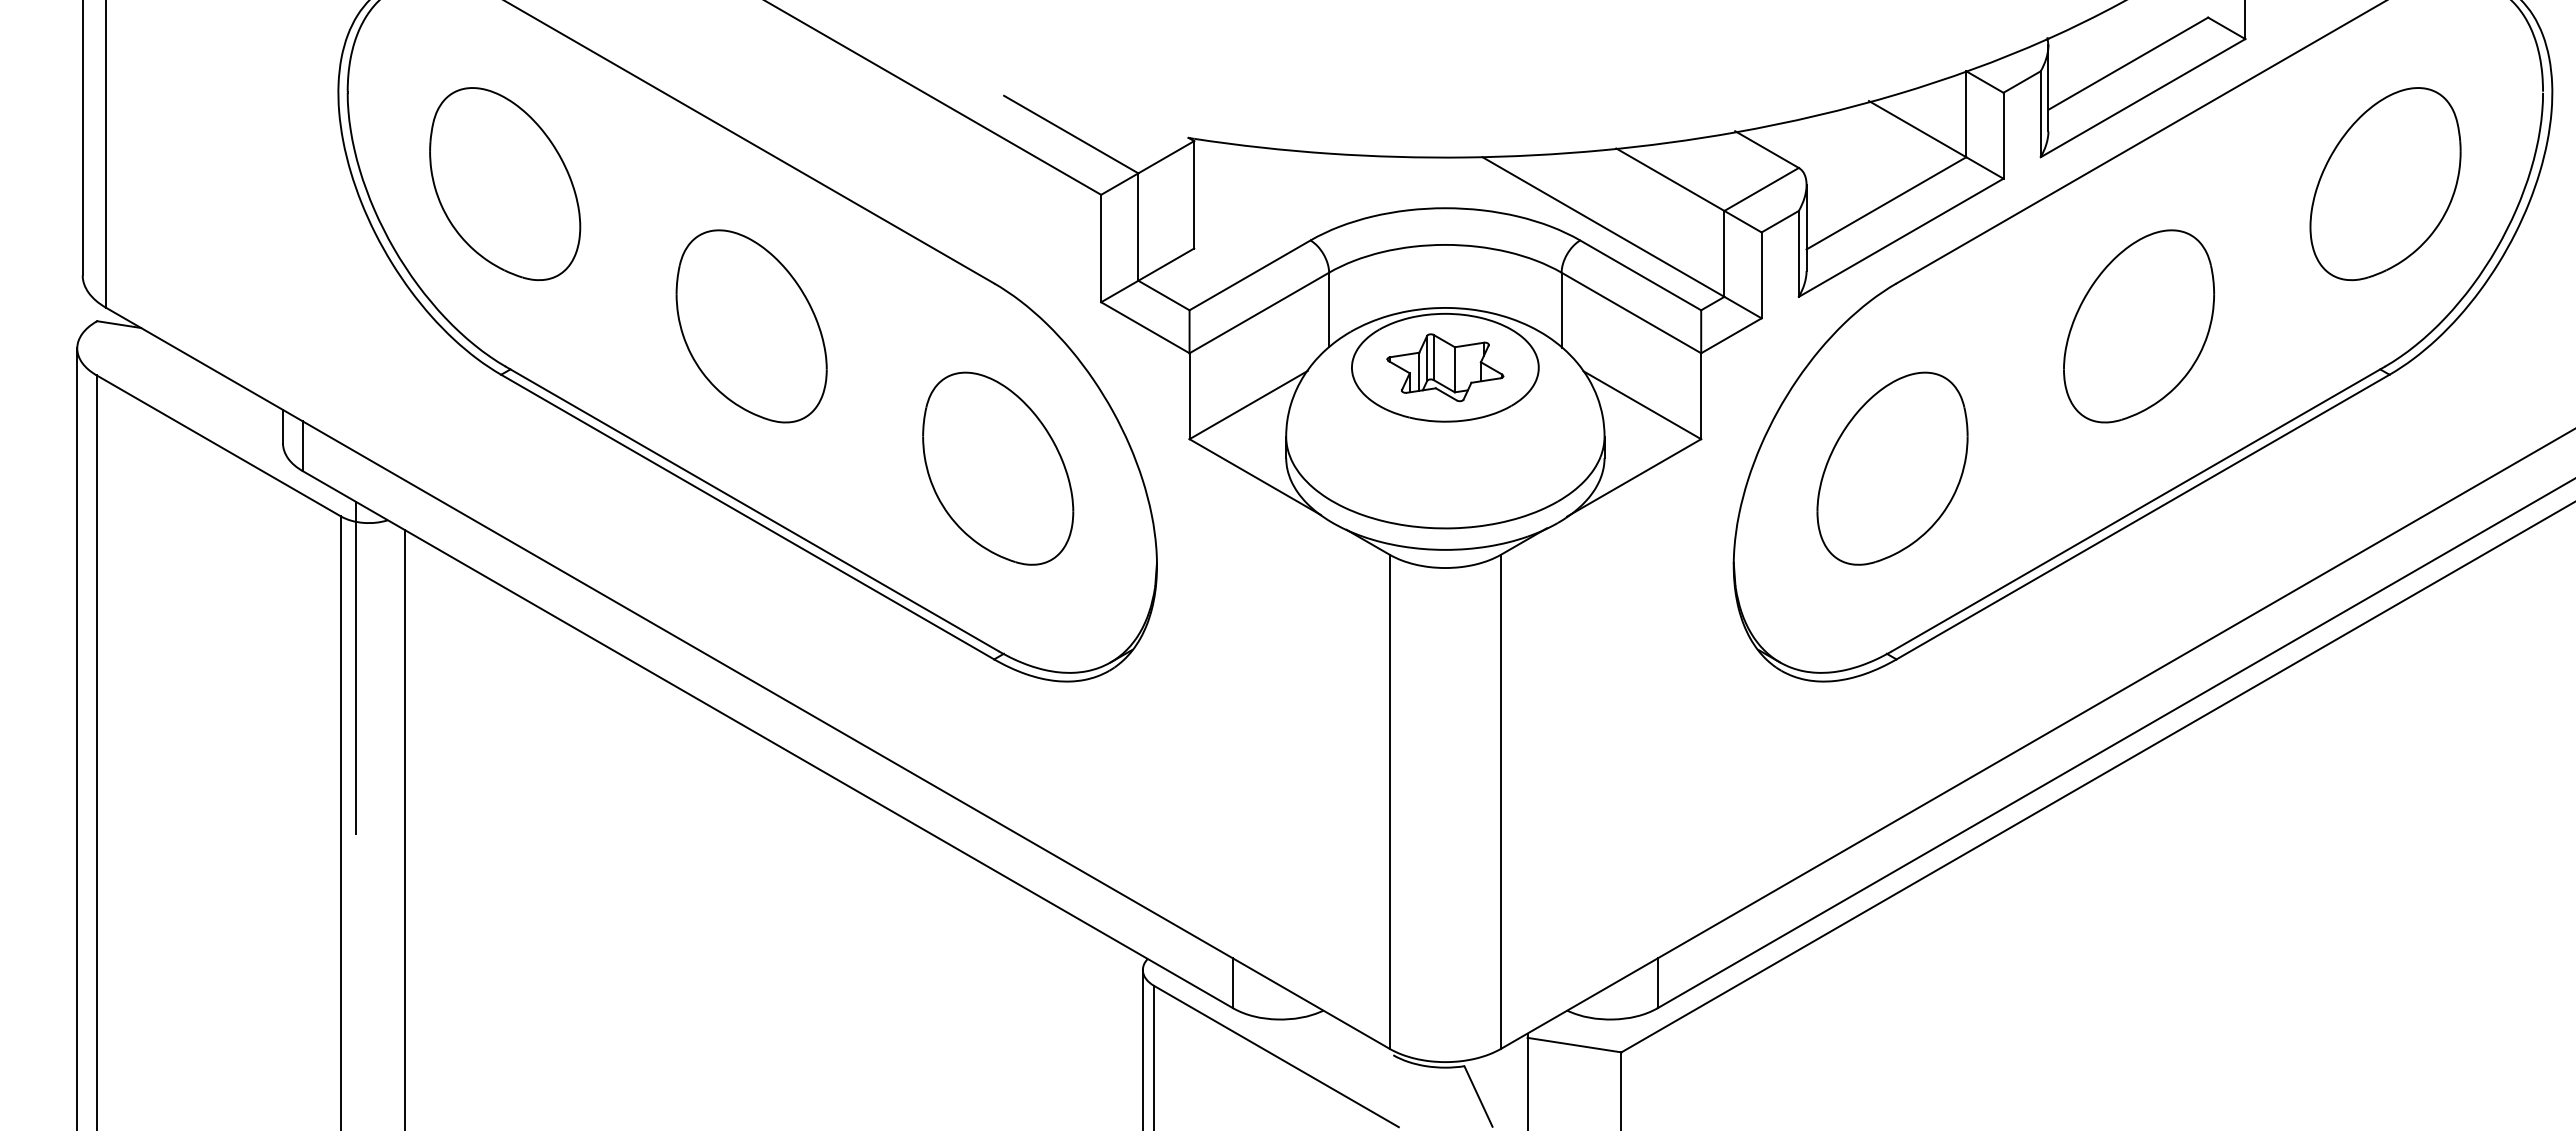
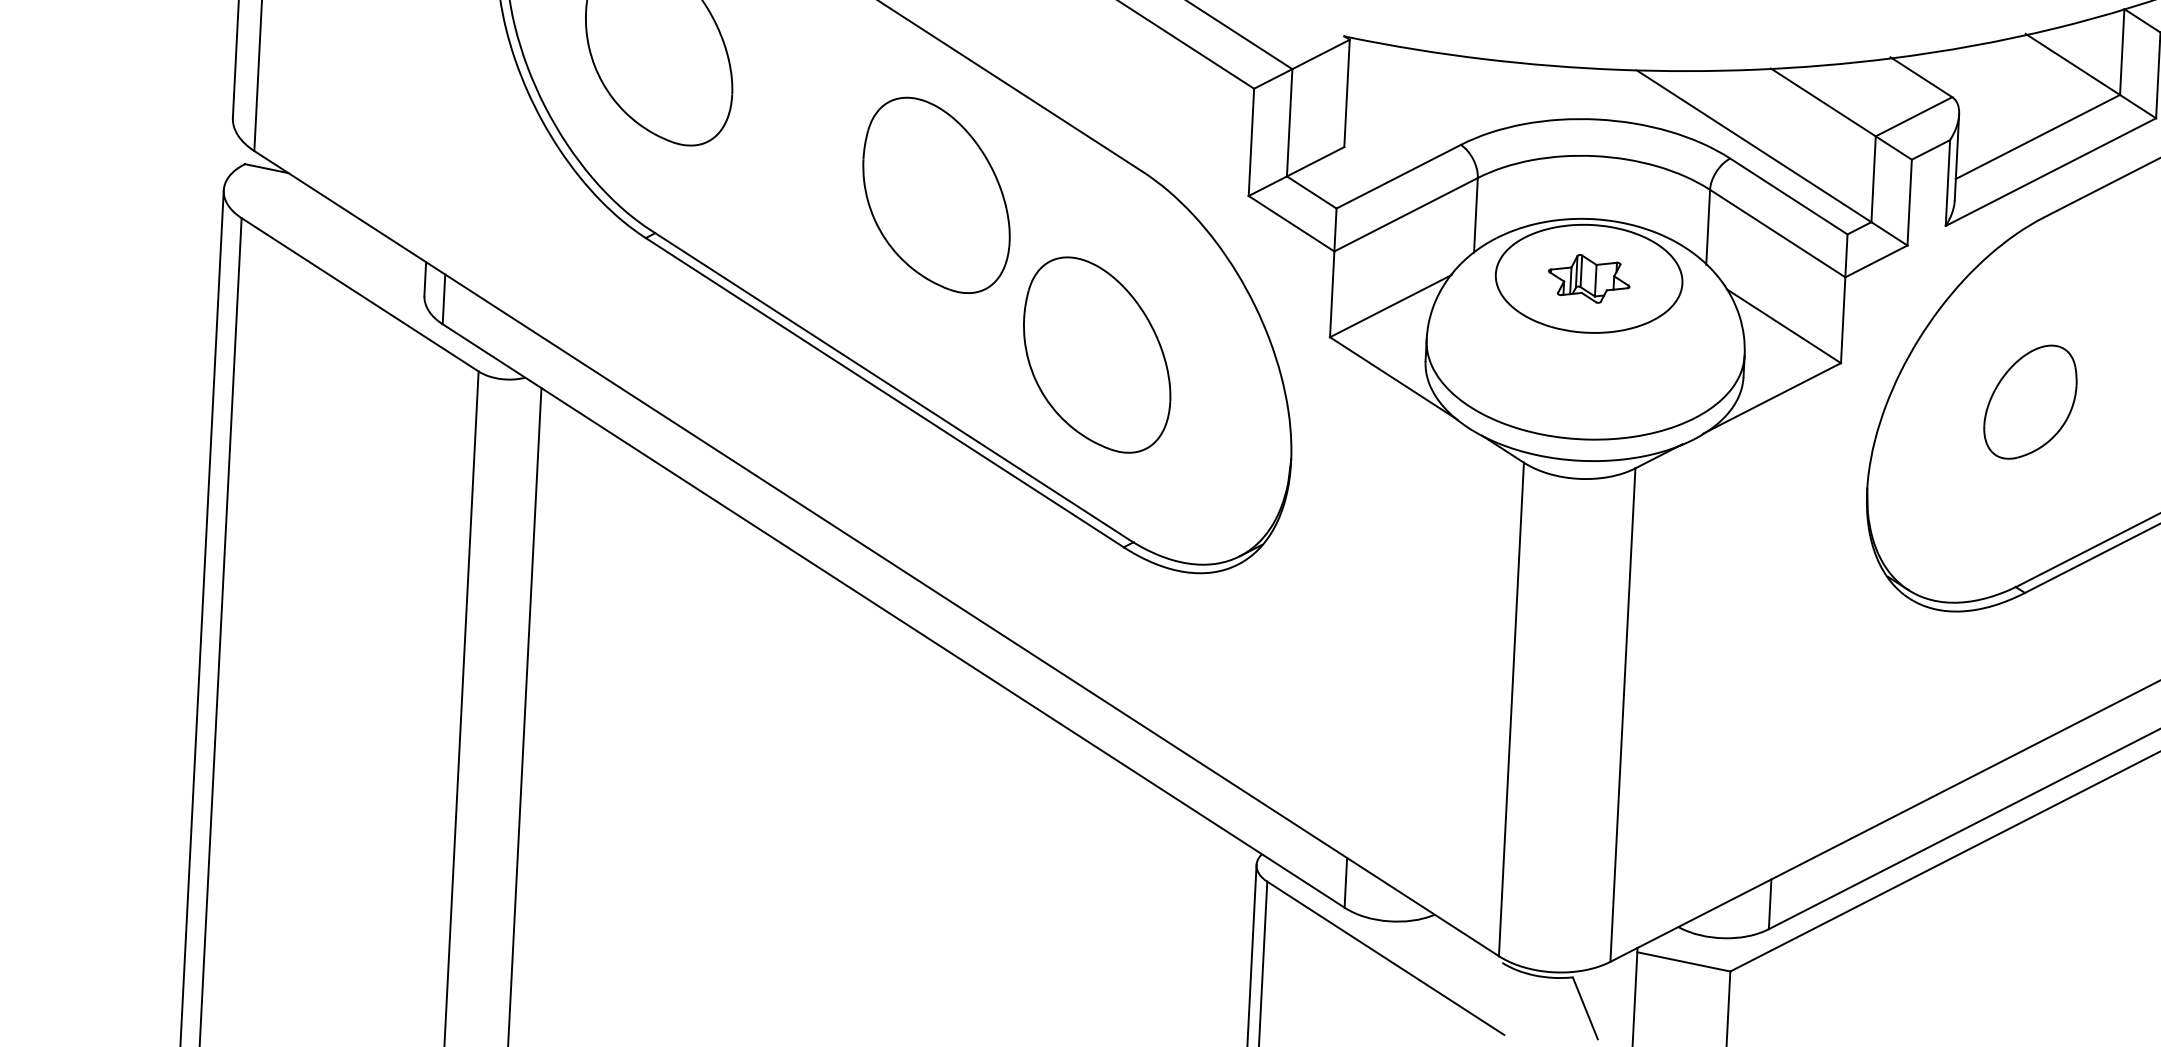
part: (751, 326) -> (936, 195), moved
part: (1445, 367) -> (1589, 278), size x0.7
part: (998, 468) -> (1097, 354), moved
part: (1892, 468) -> (2030, 402), size x0.6
line: (355, 667) -> (485, 523), removed

